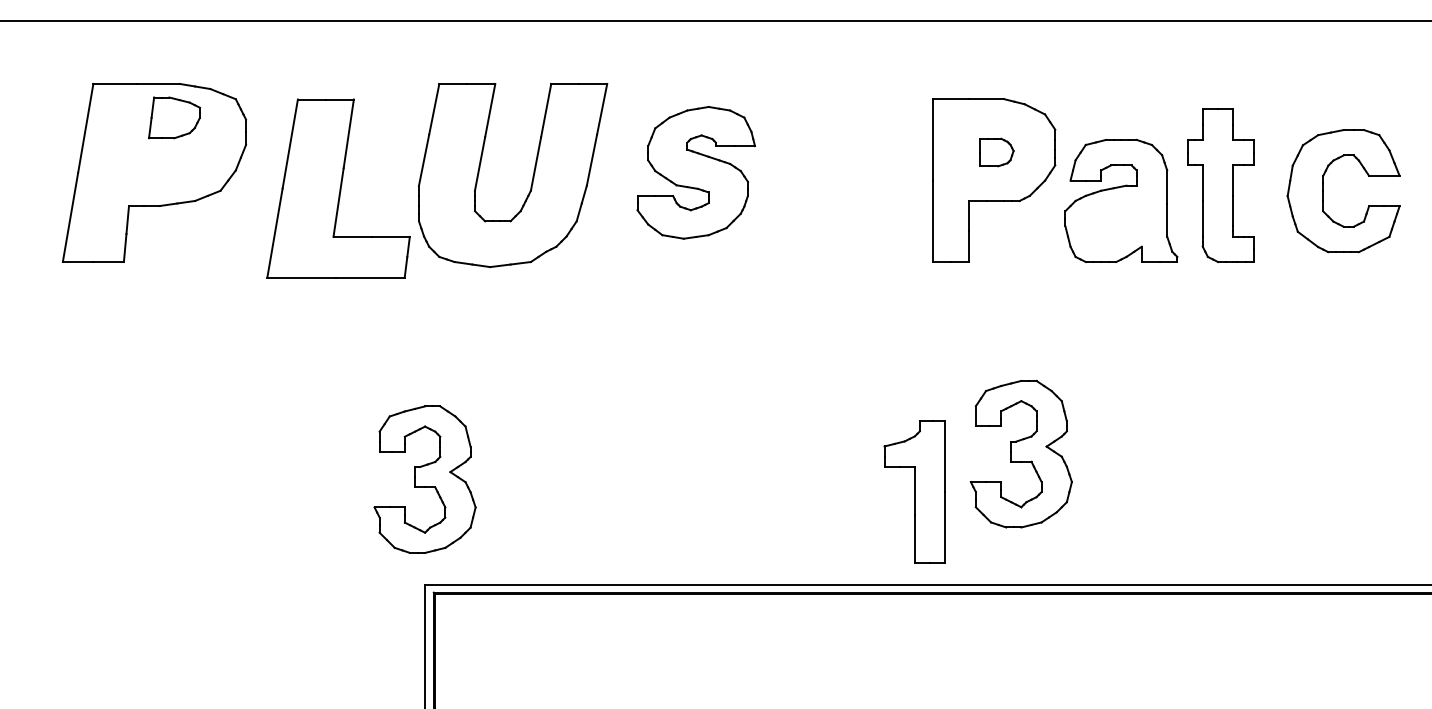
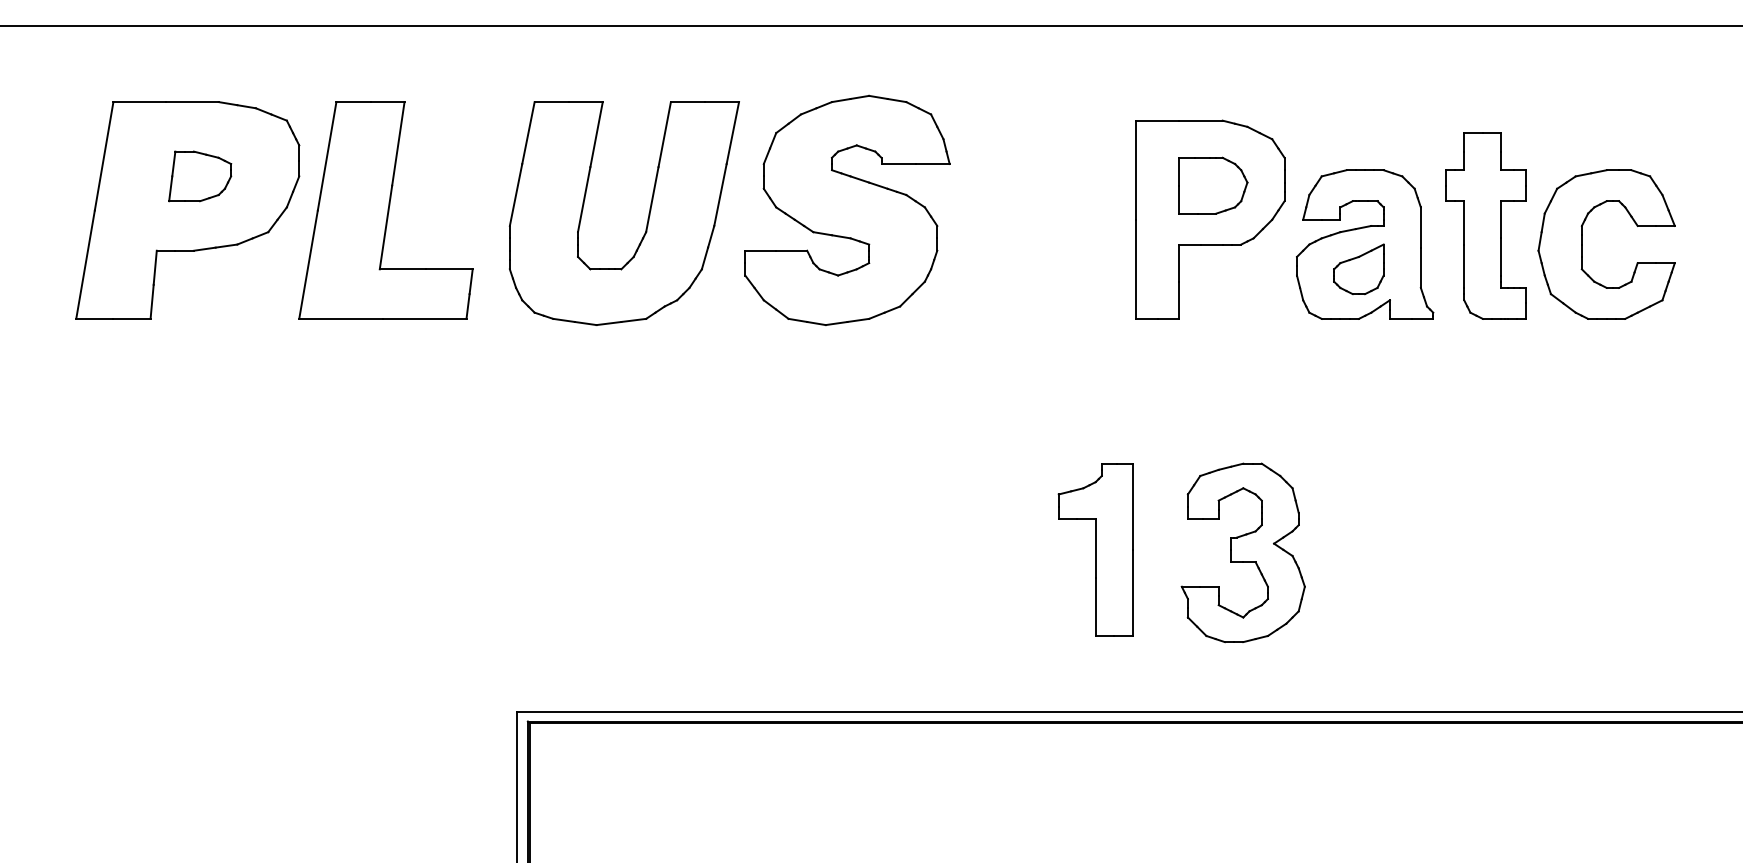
part: (174, 117) -> (200, 176), moved
part: (996, 152) -> (1213, 185), size x1.67
part: (696, 172) -> (847, 209), size x1.43
part: (338, 188) -> (385, 210), moved
part: (1323, 191) -> (1582, 244), moved
part: (1115, 221) -> (1358, 269), added
part: (424, 479) -> (516, 583), removed
part: (914, 491) -> (1095, 549), moved

